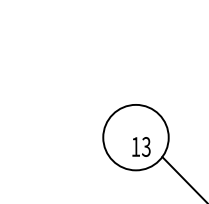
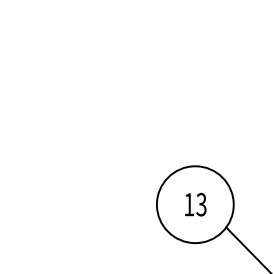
text: (141, 146) -> (195, 204), moved

